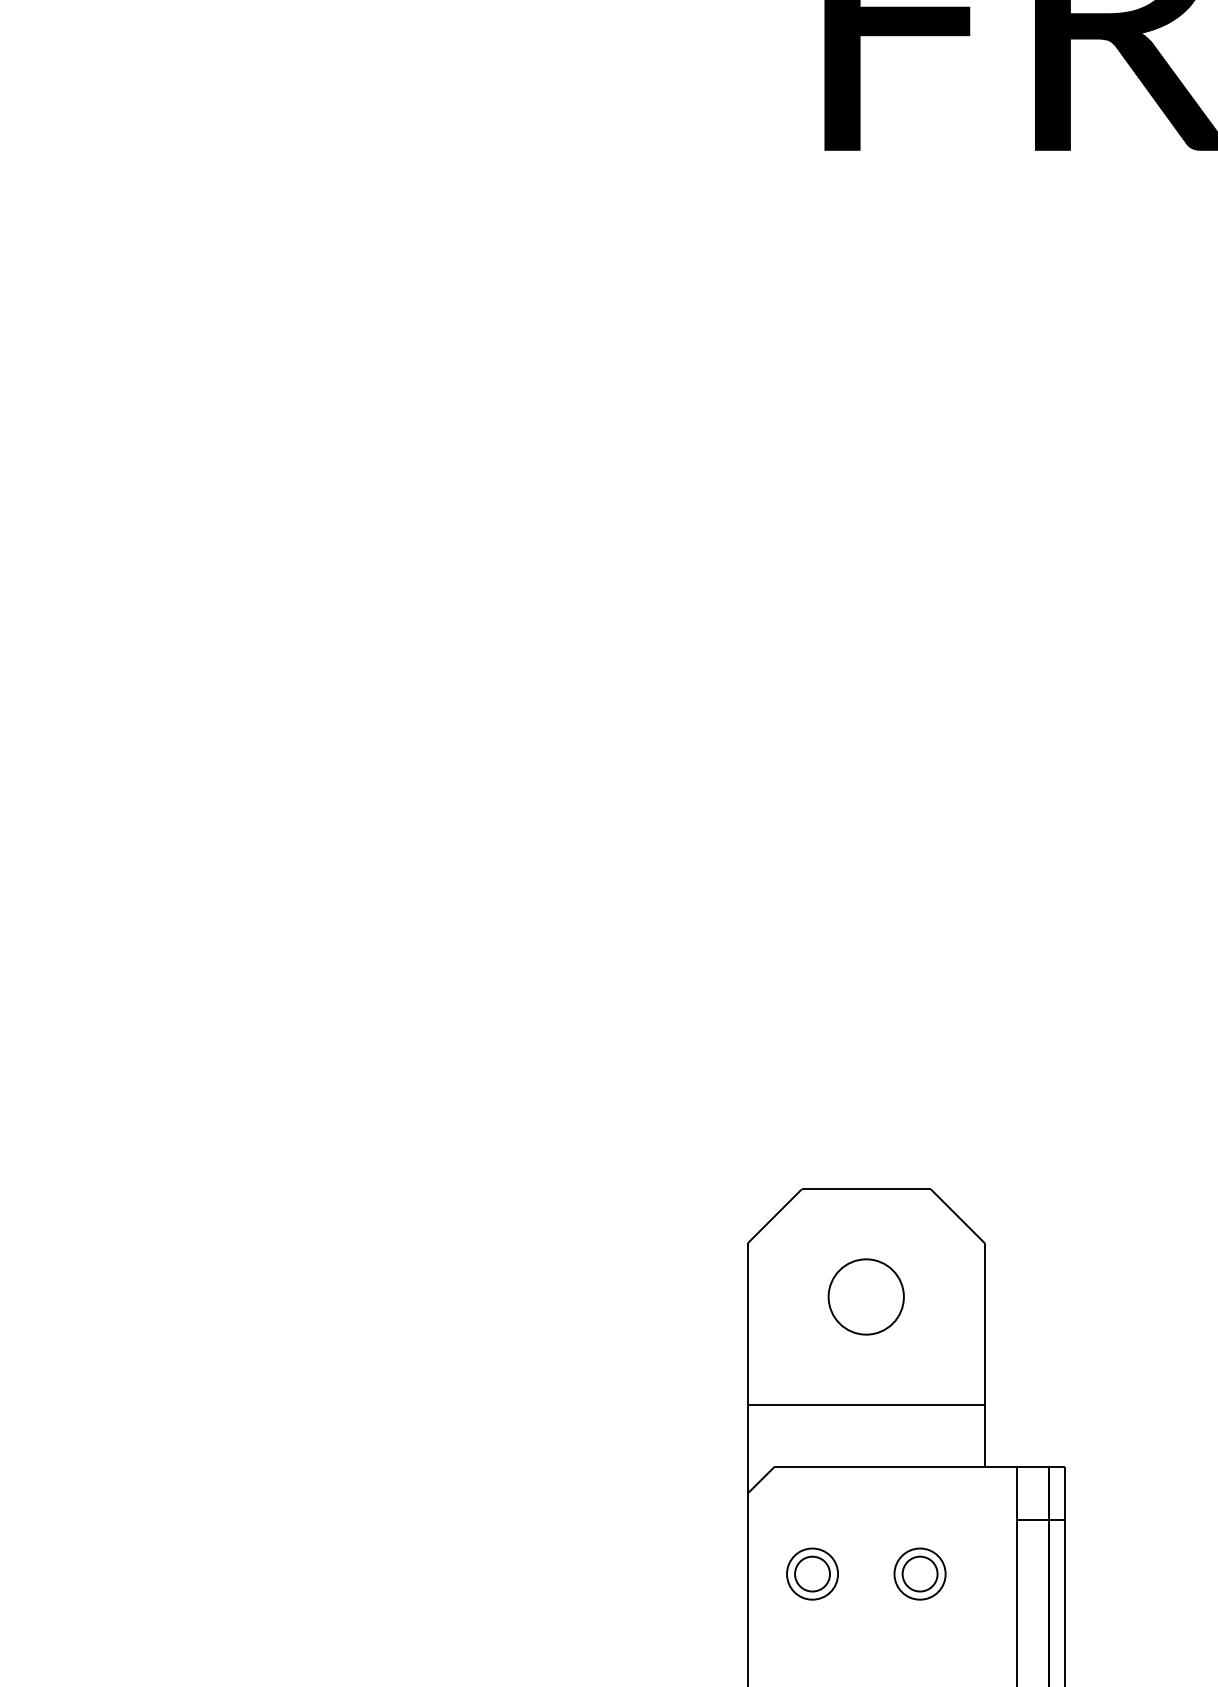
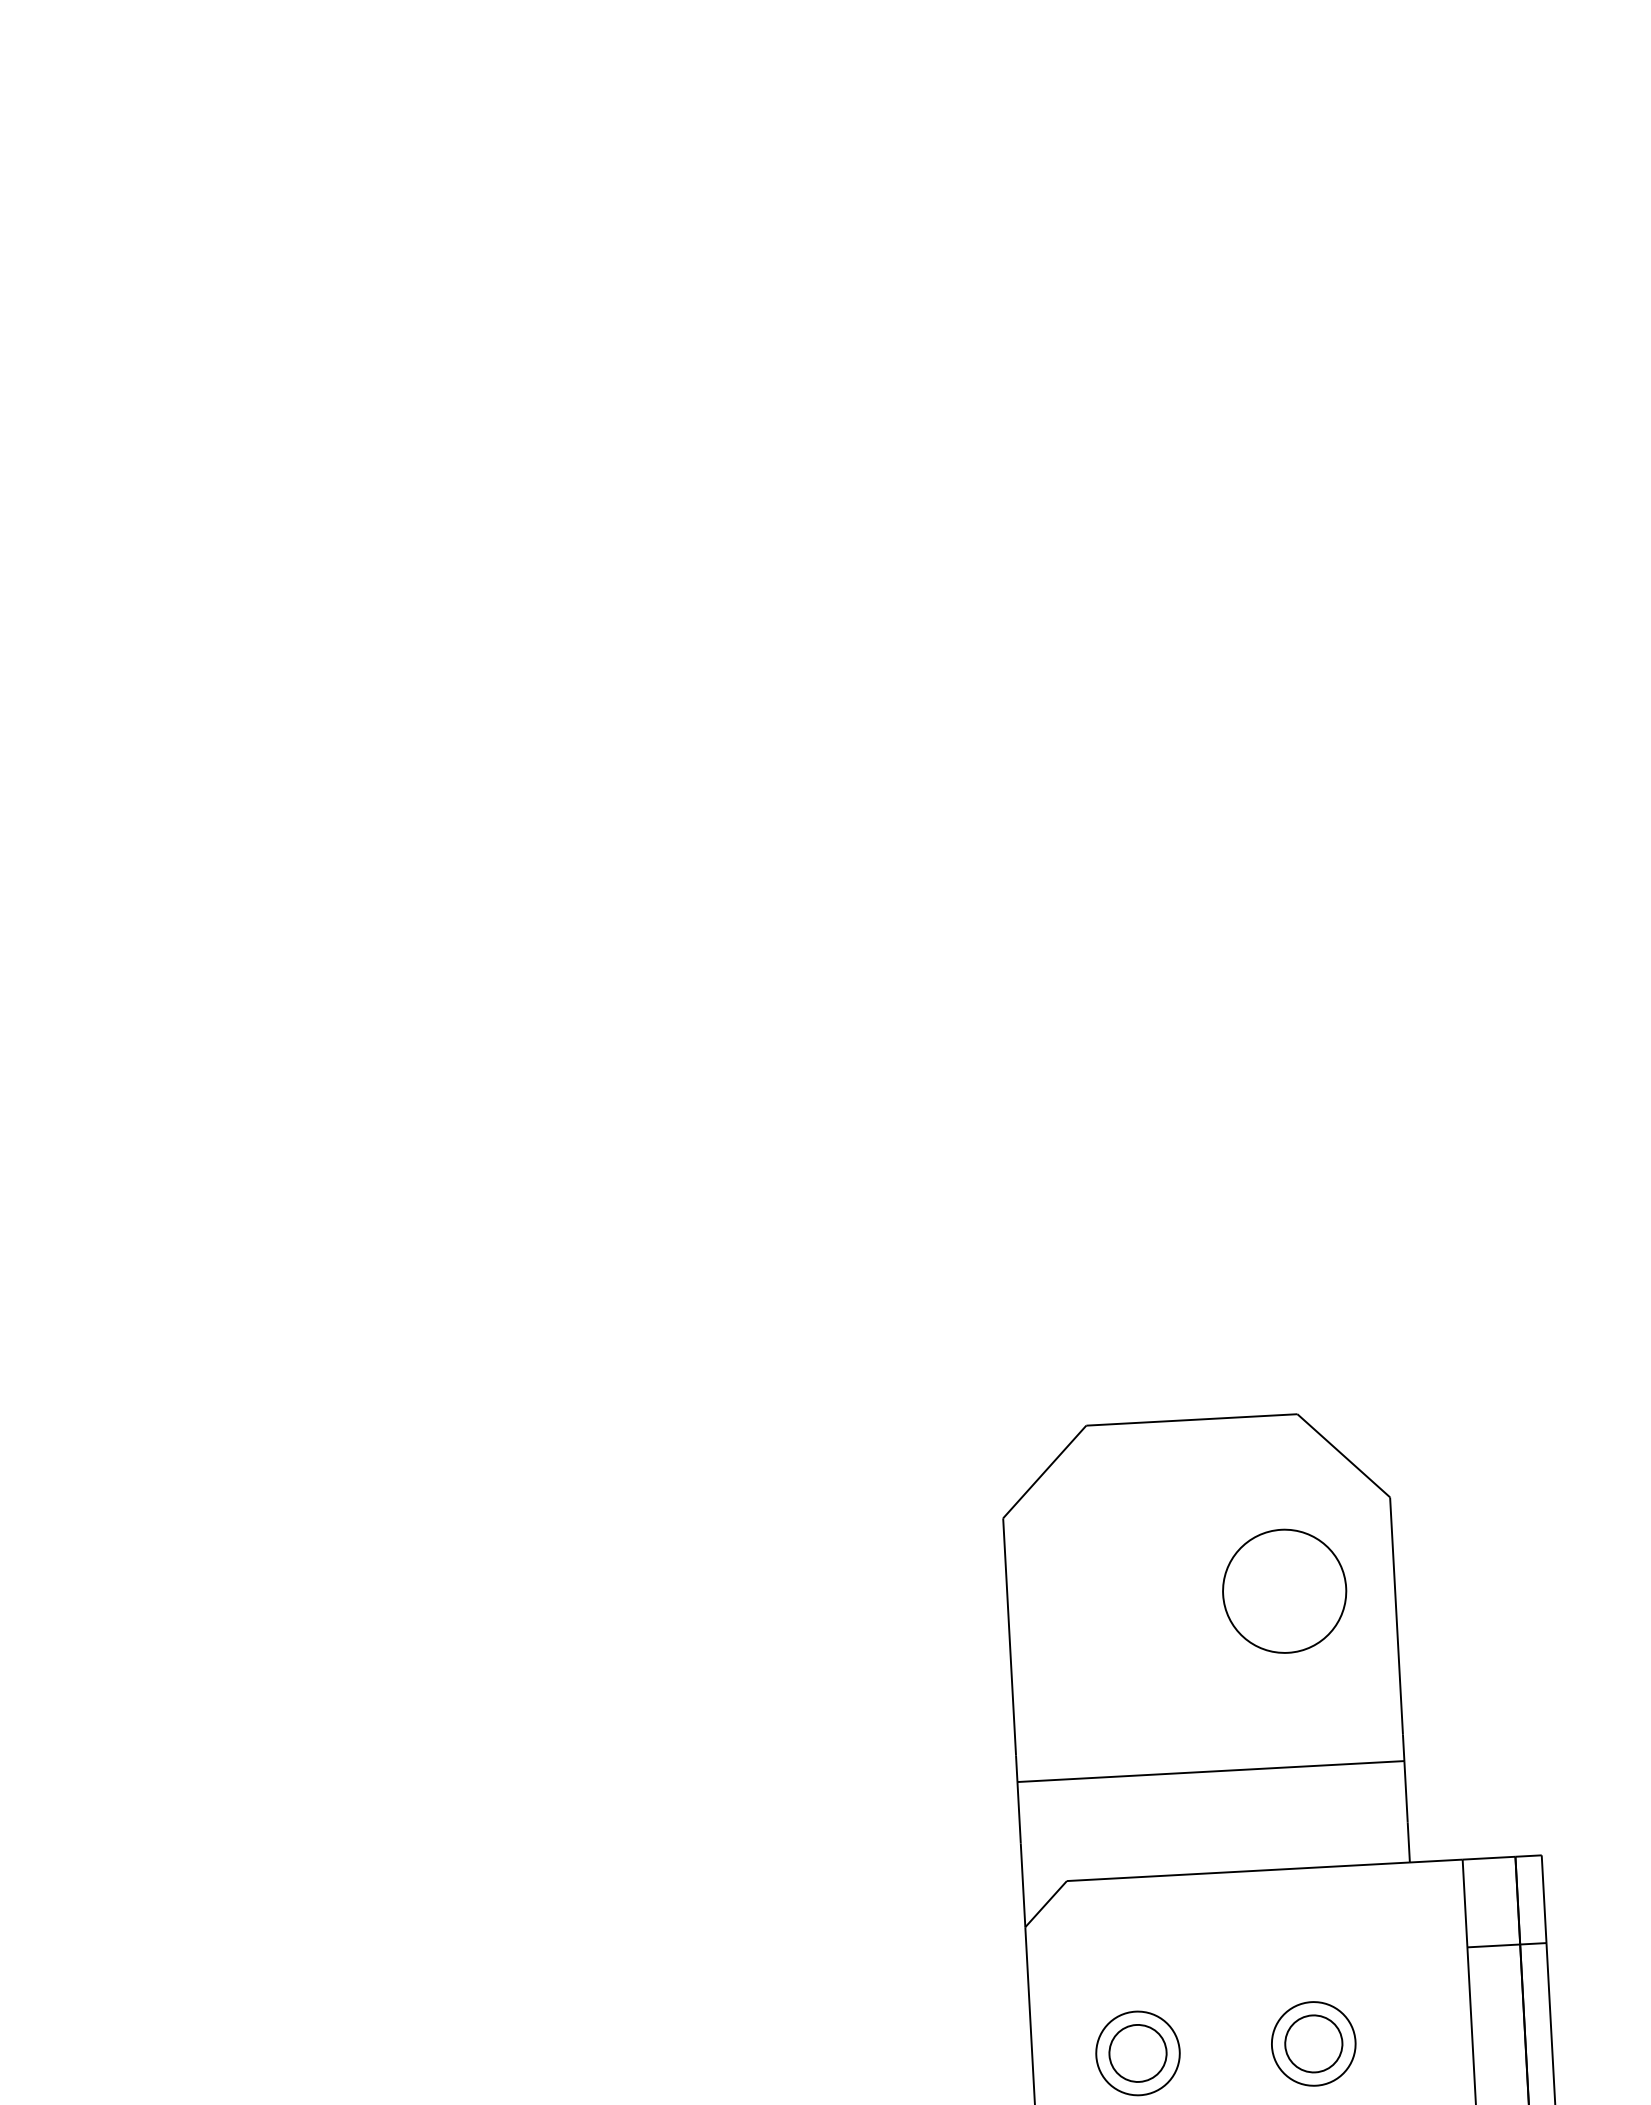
part: (865, 1296) -> (1283, 1590), moved

